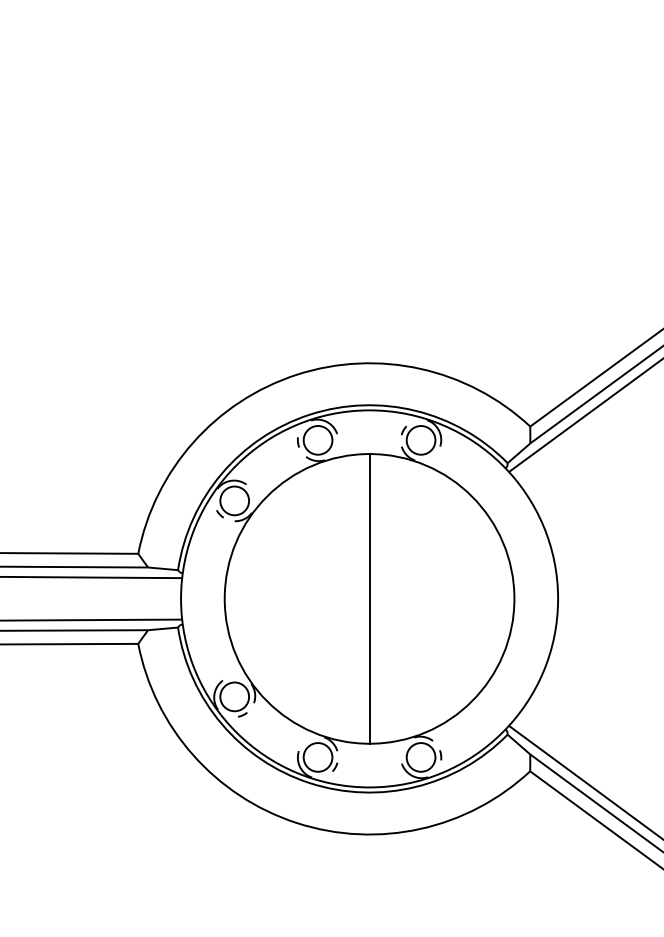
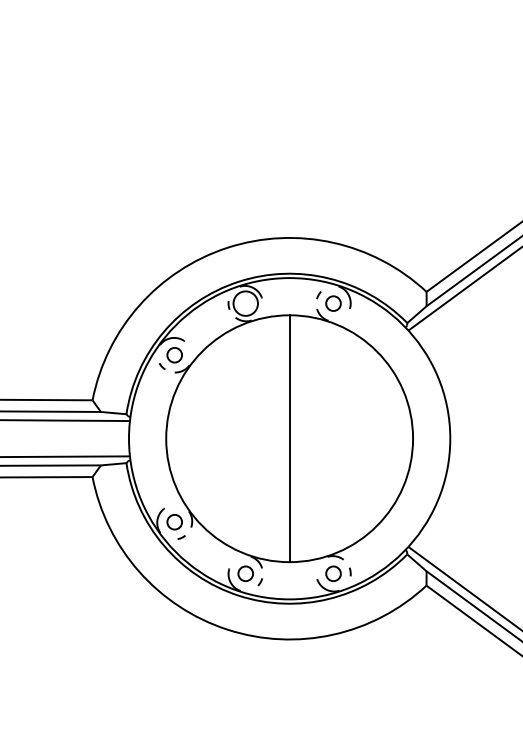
circle: (420, 440) -> (333, 303), size x0.6
circle: (234, 500) -> (174, 354), size x0.6
circle: (234, 696) -> (174, 521), size x0.6
circle: (317, 757) -> (245, 573), size x0.6
circle: (420, 757) -> (333, 573), size x0.6

